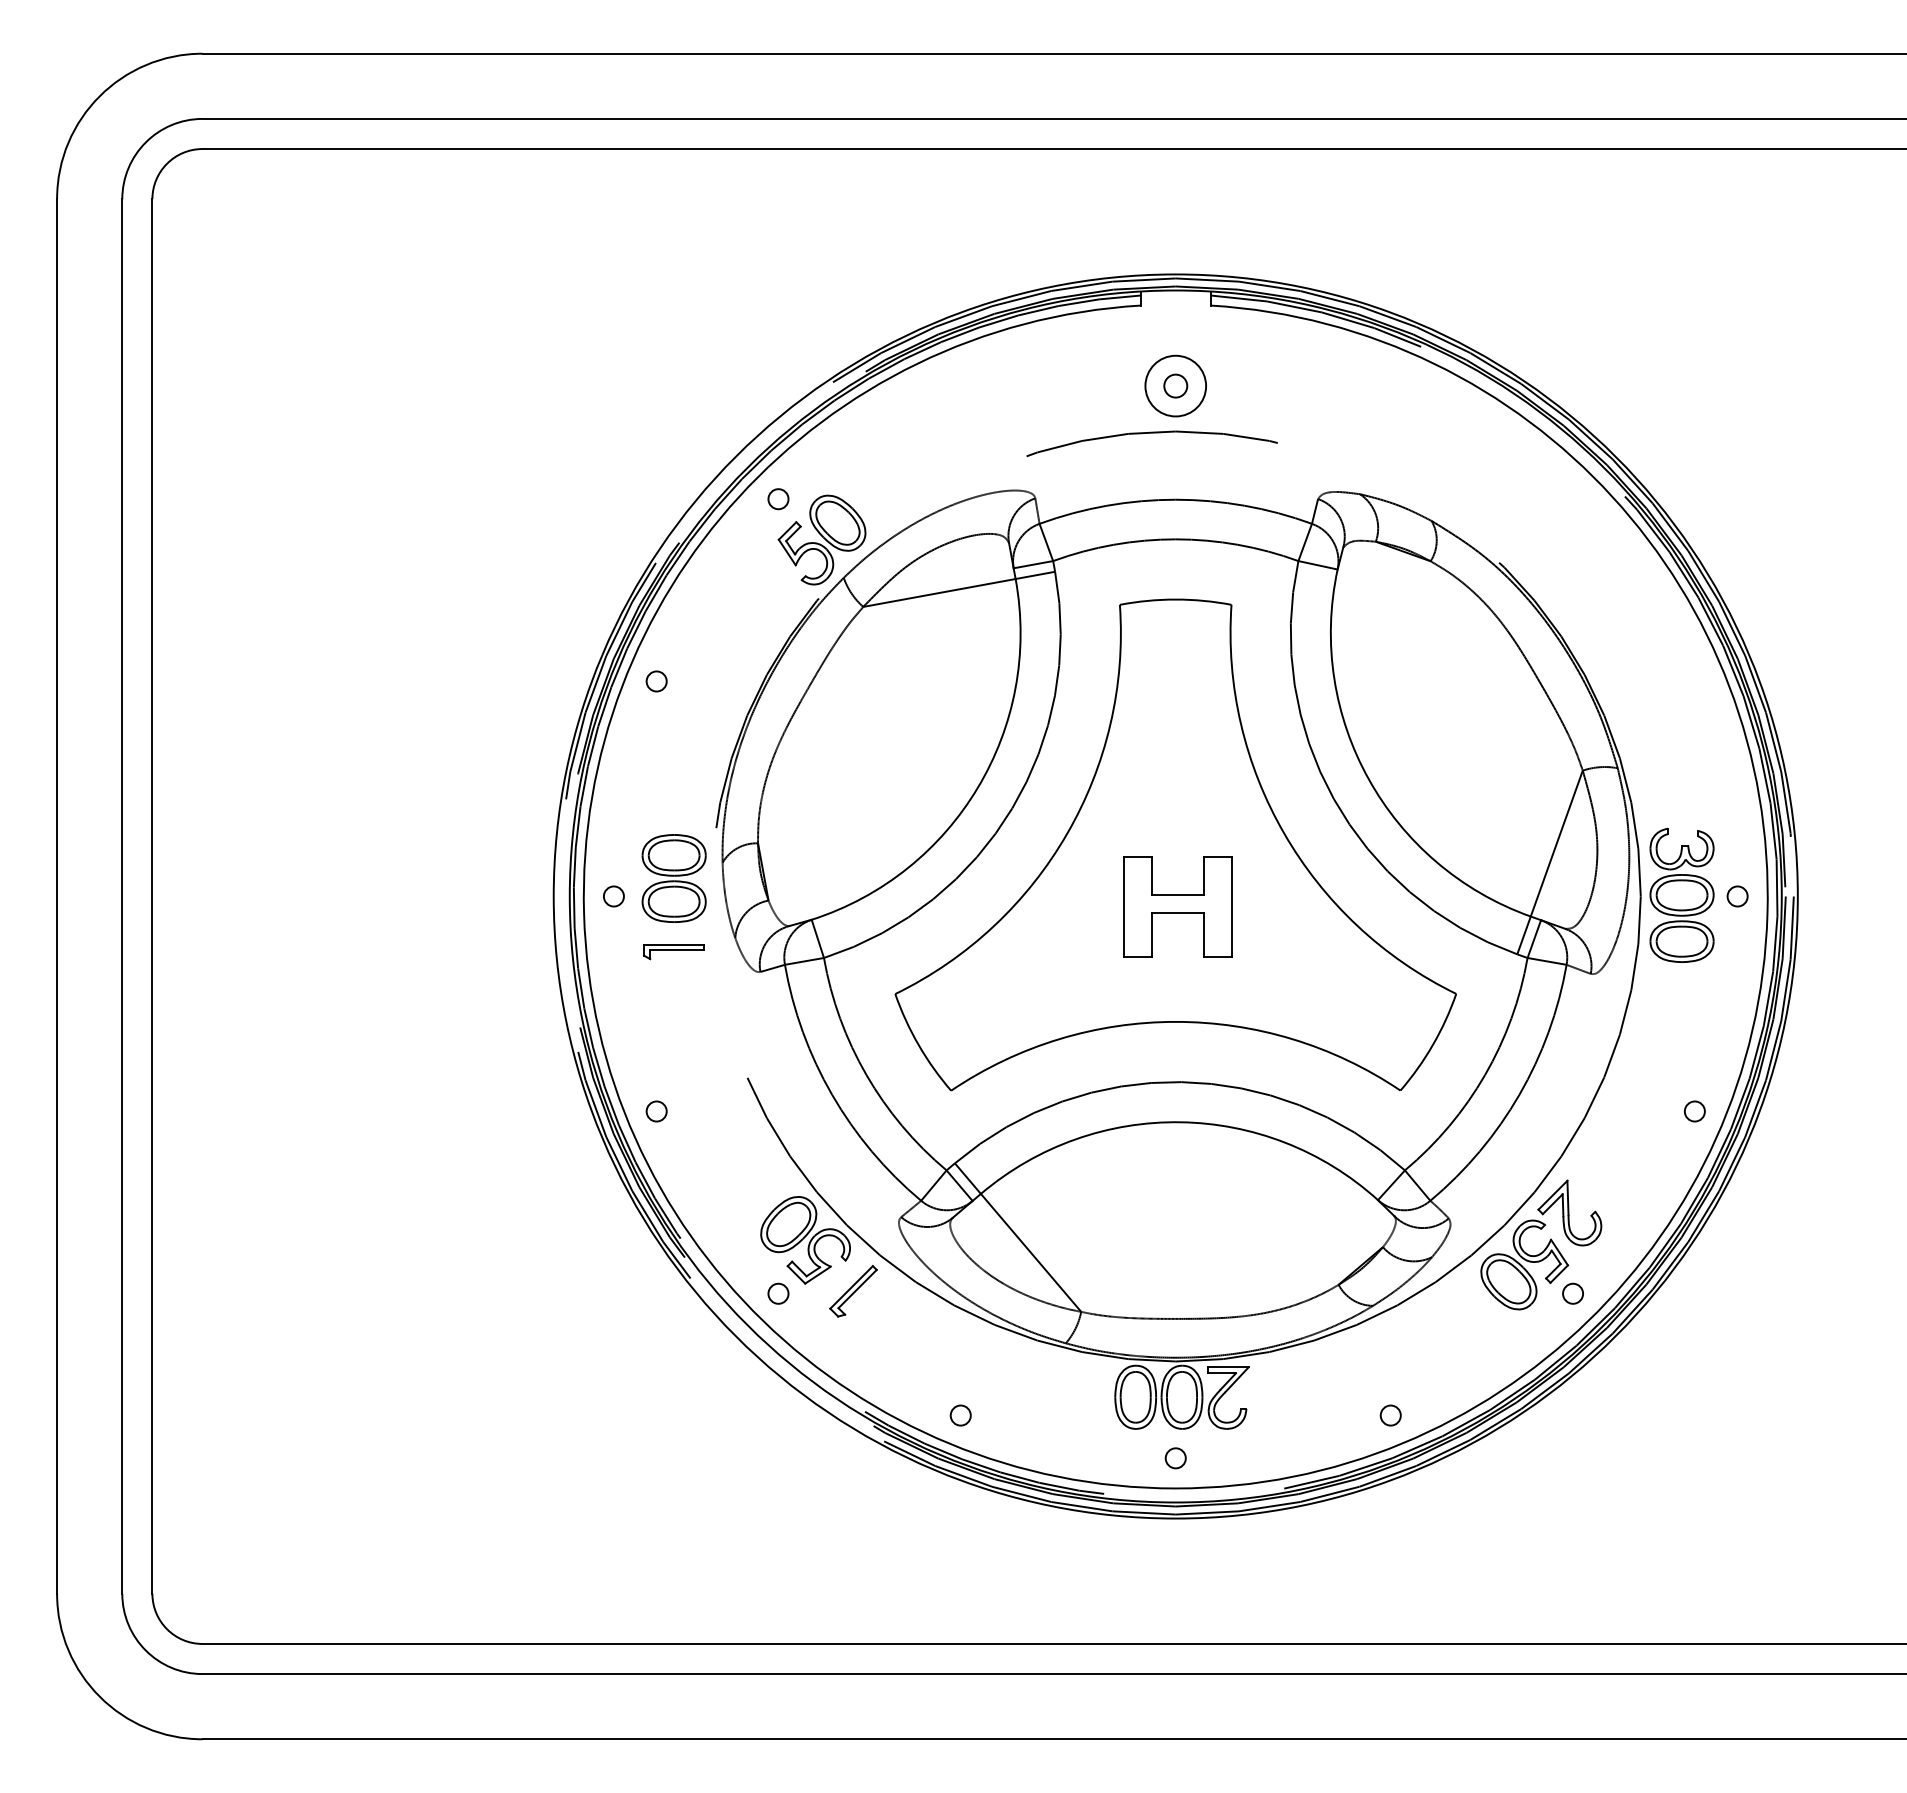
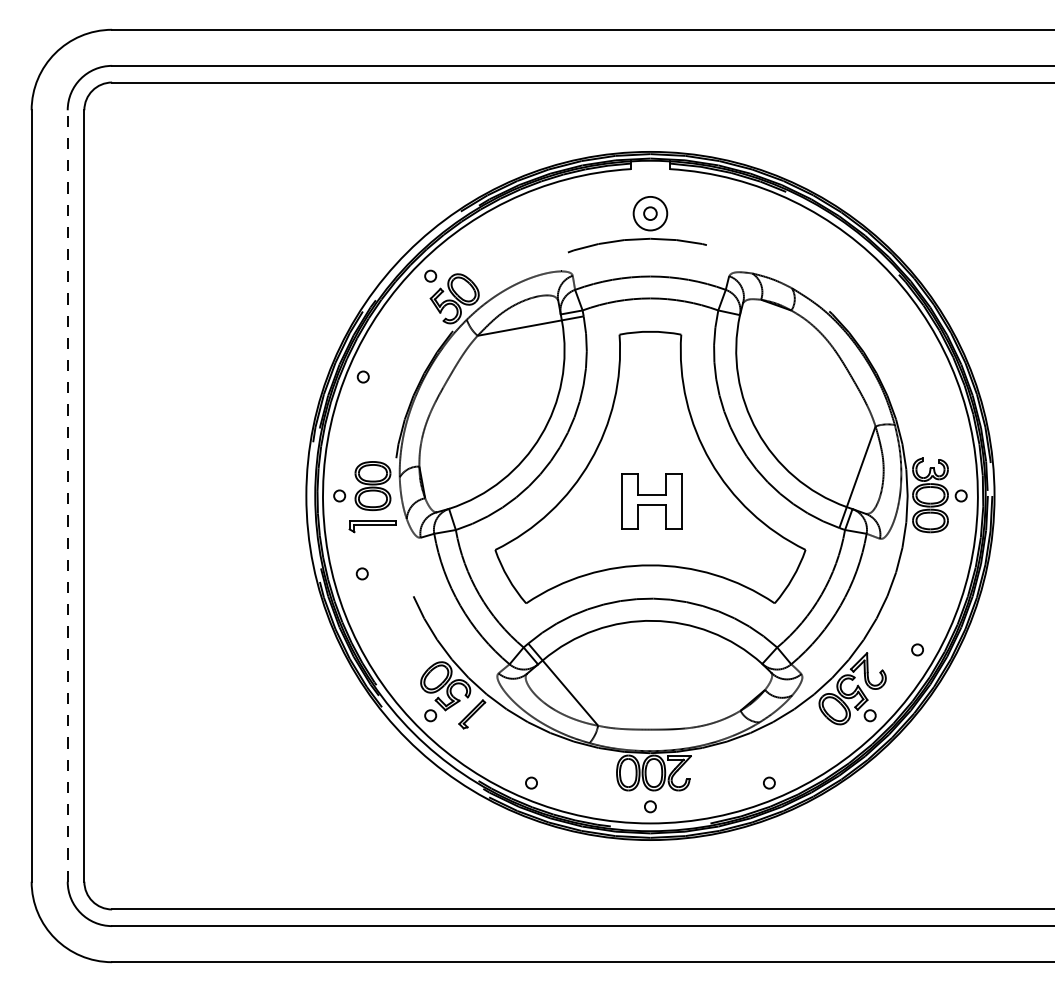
line: (121, 897) -> (67, 496), solid -> dashed
part: (673, 951) -> (372, 526), size x1.4
circle: (655, 1110) -> (361, 573), moved
circle: (1694, 1110) -> (917, 649), moved

